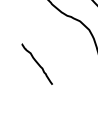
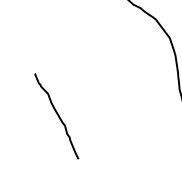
curve: (36, 63) -> (55, 114), moved

